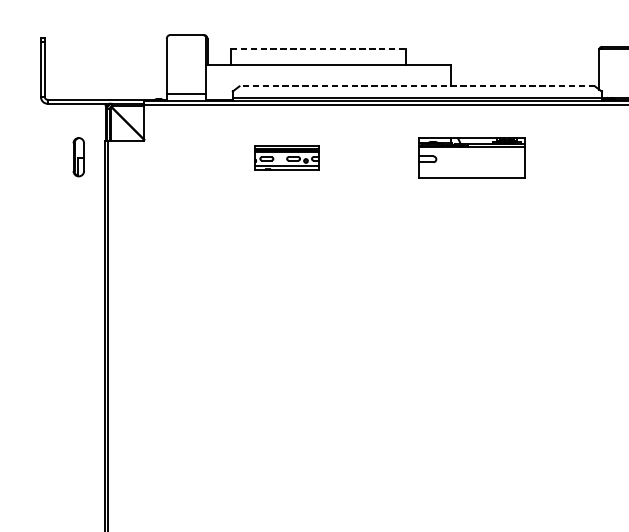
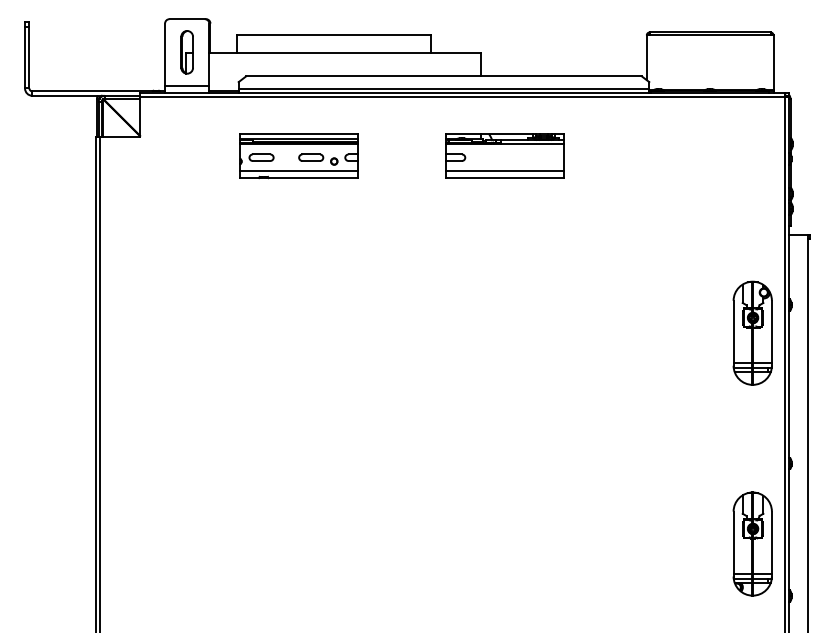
line: (318, 49) -> (334, 35), dashed -> solid
line: (416, 86) -> (443, 76), dashed -> solid
part: (78, 157) -> (186, 52), moved
part: (286, 158) -> (298, 156), size x1.67
line: (472, 170) -> (505, 170), added

